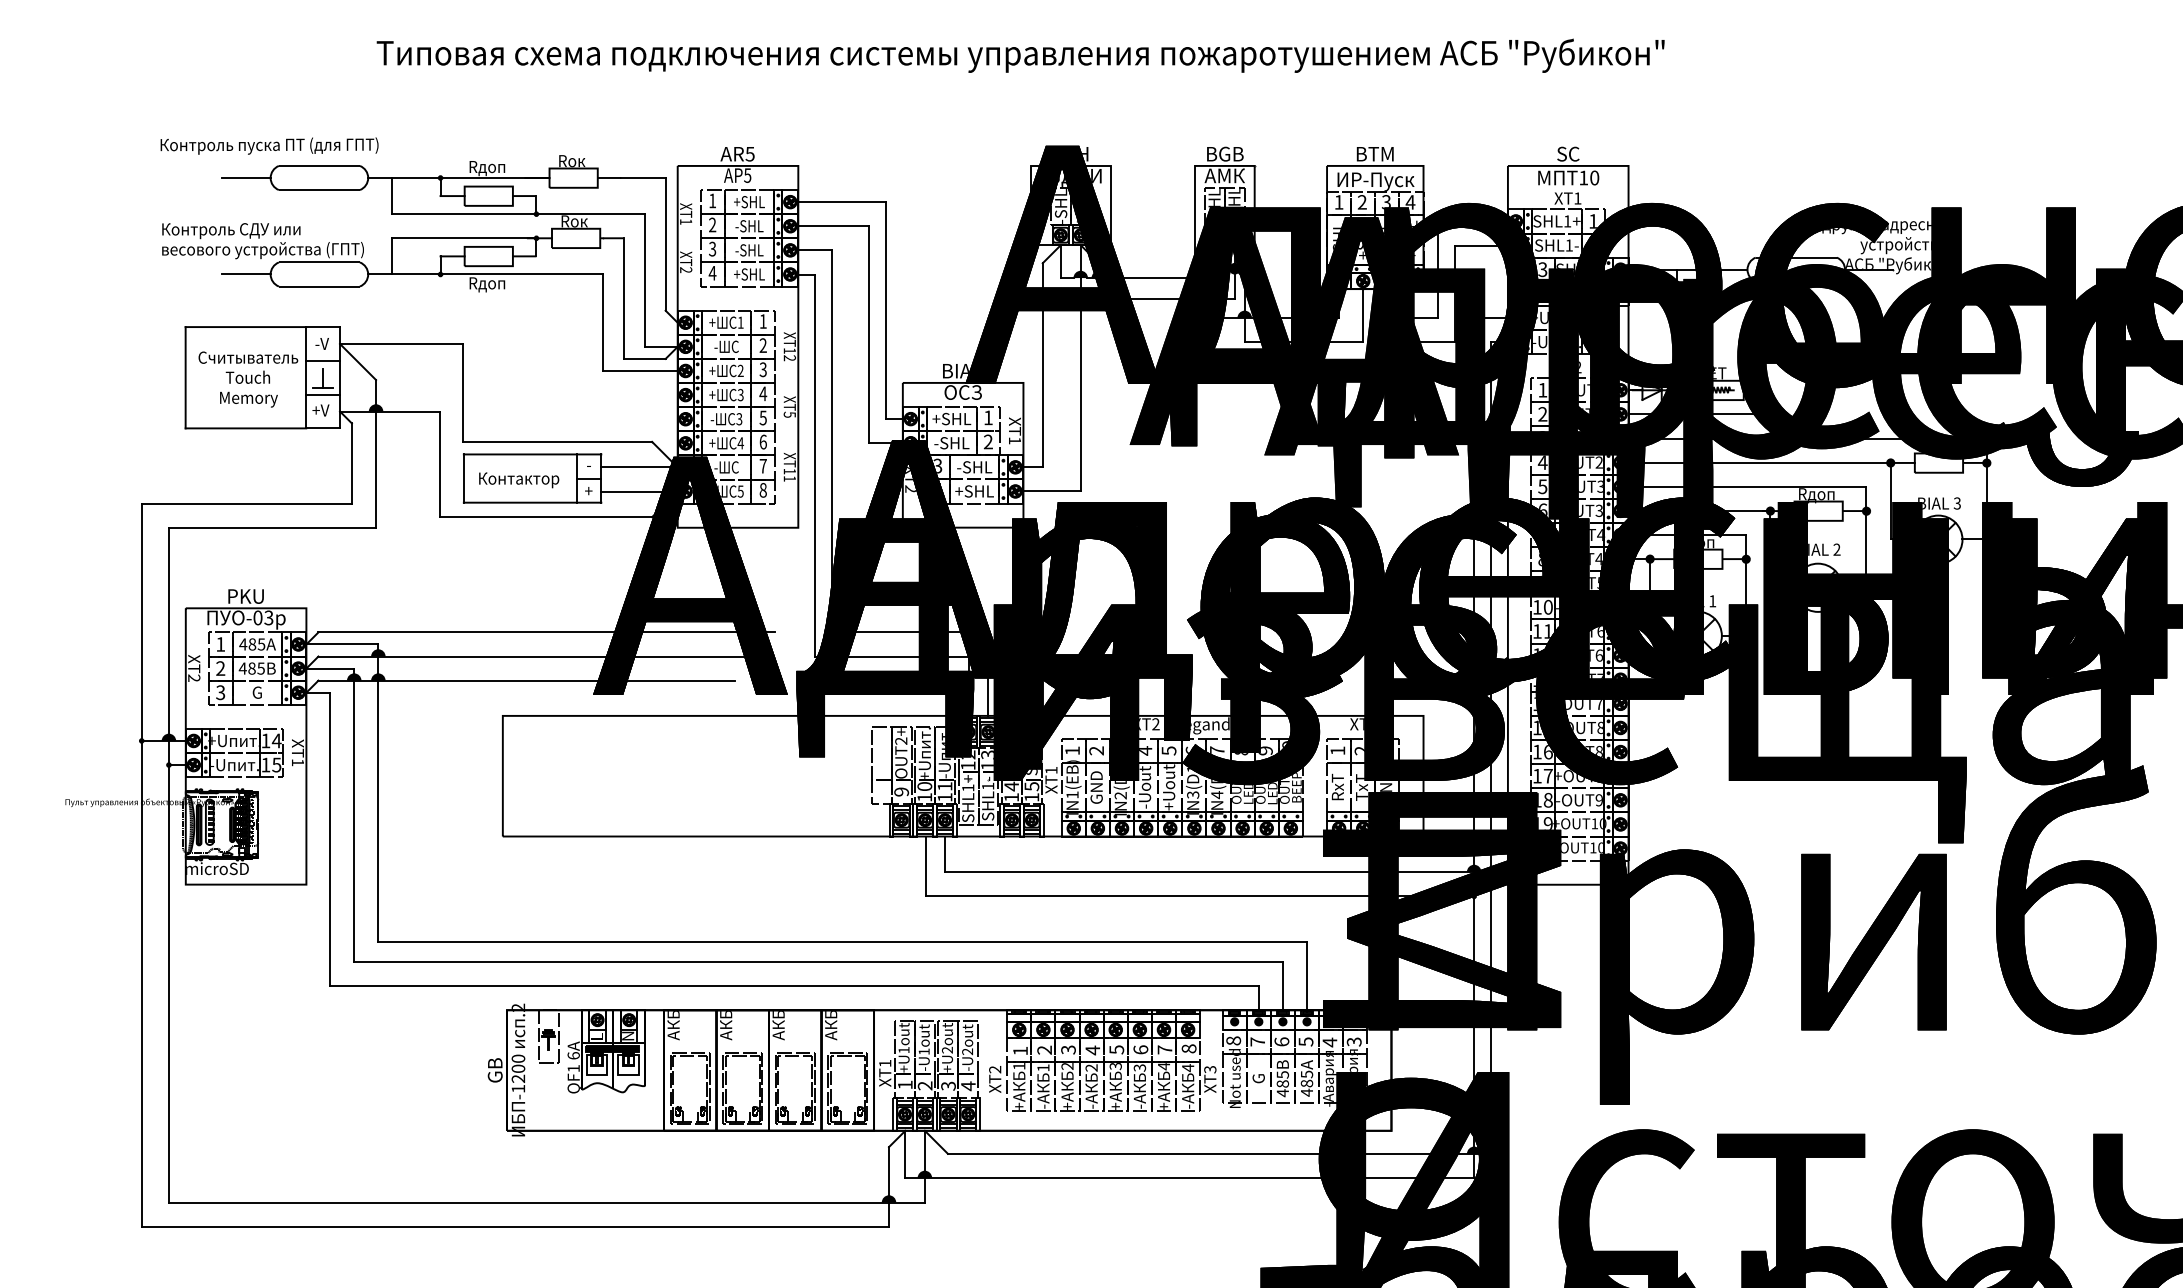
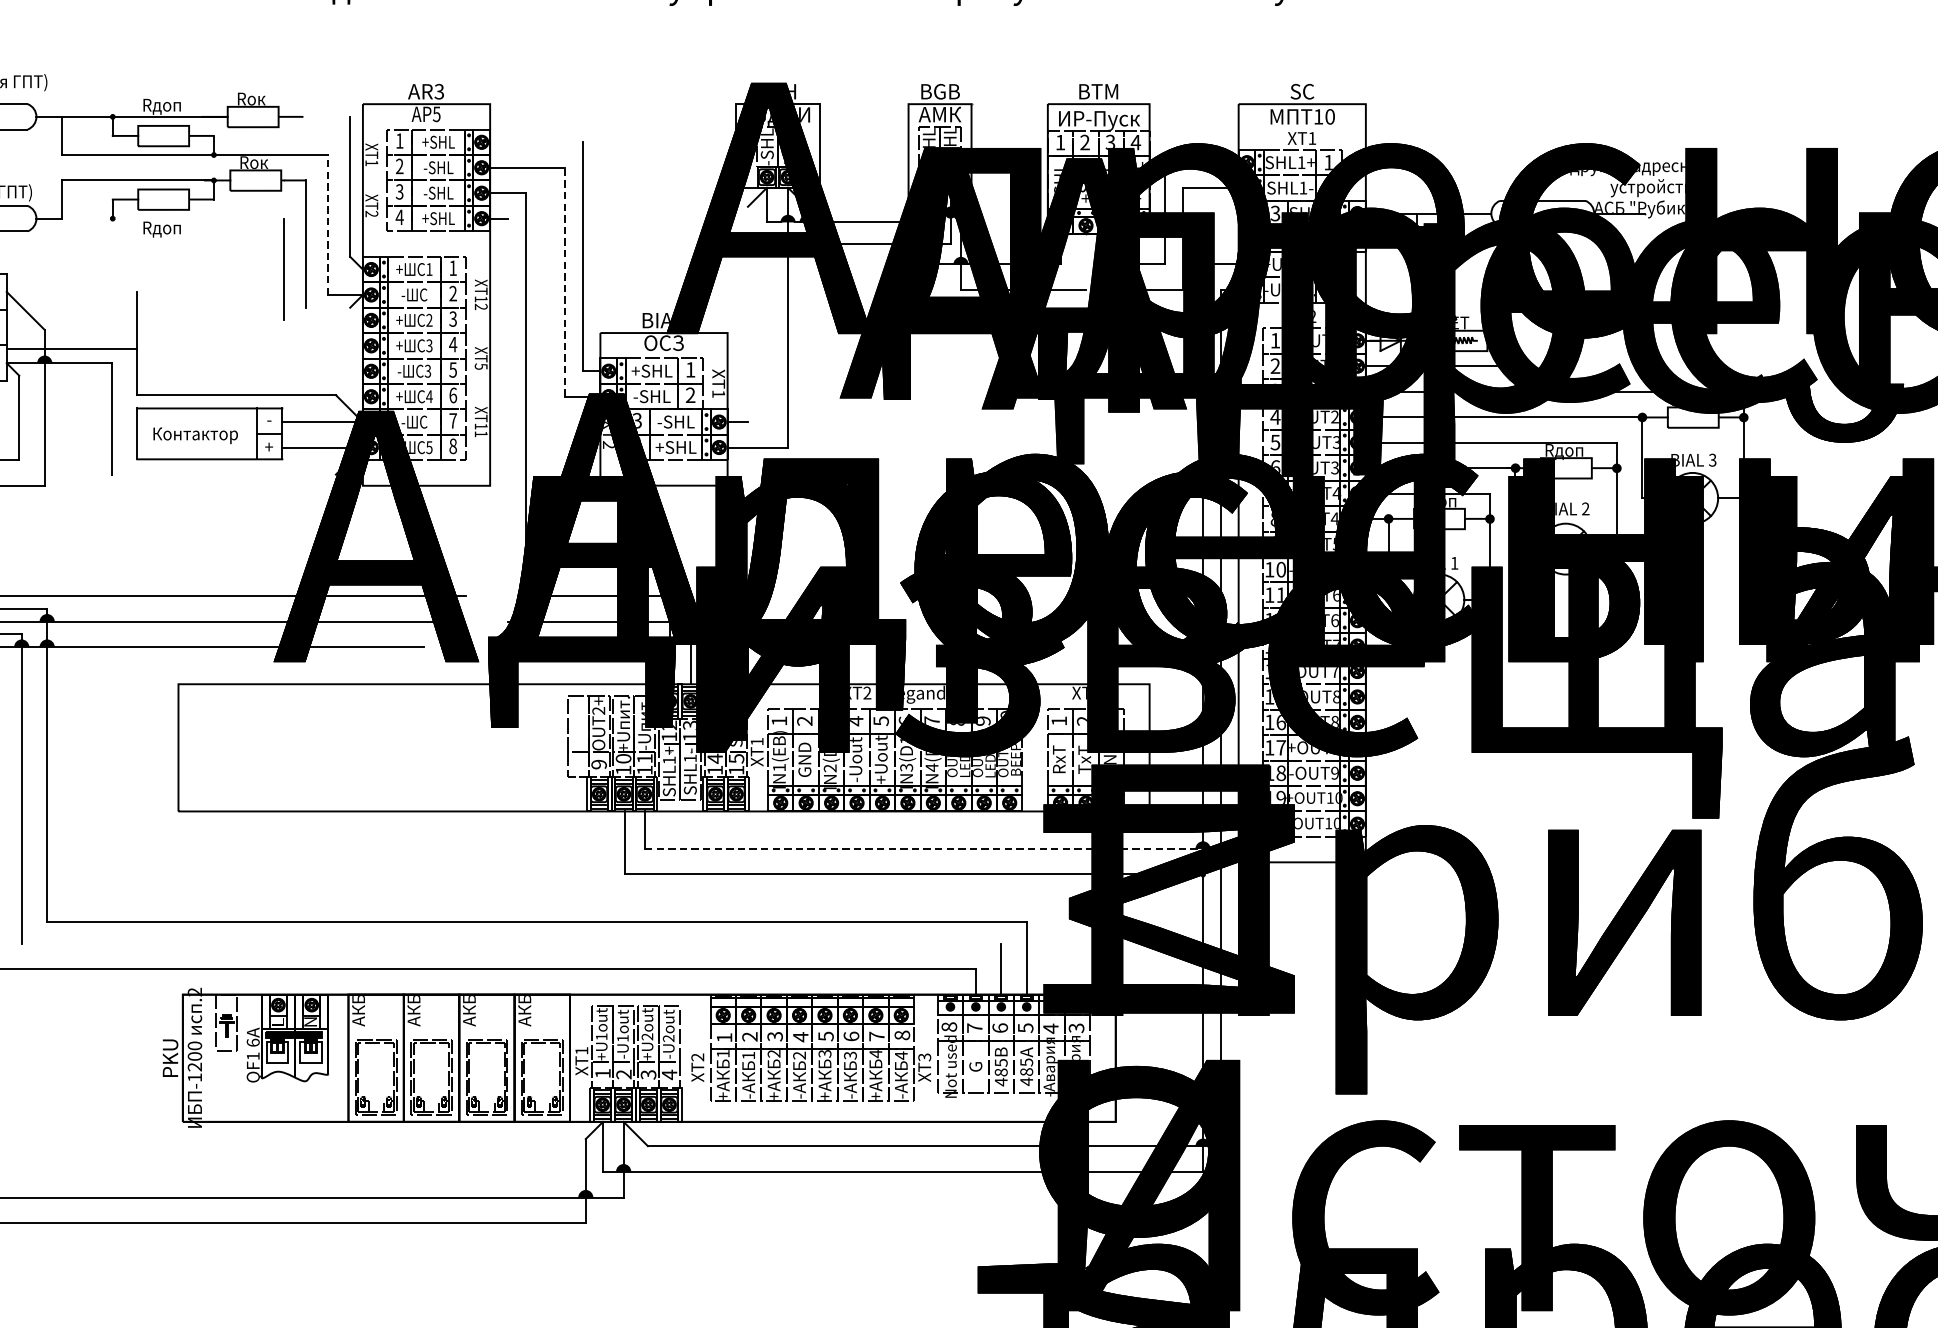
text: (750, 153) -> (439, 91), AR5 -> AR3
line: (643, 178) -> (326, 117), removed
line: (841, 202) -> (535, 142), removed
line: (497, 274) -> (172, 218), removed
line: (644, 279) -> (327, 223), solid -> dashed
line: (1363, 315) -> (1086, 261), removed
line: (869, 334) -> (565, 281), solid -> dashed
line: (401, 343) -> (71, 348), moved
line: (644, 358) -> (327, 307), removed
line: (1042, 365) -> (747, 314), removed
line: (639, 370) -> (322, 319), removed
line: (815, 465) -> (508, 420), removed
line: (545, 517) -> (223, 474), removed
line: (1218, 872) -> (933, 849), solid -> dashed
line: (818, 961) -> (511, 943), removed
text: (494, 1070) -> (169, 1058), GB -> PKU

